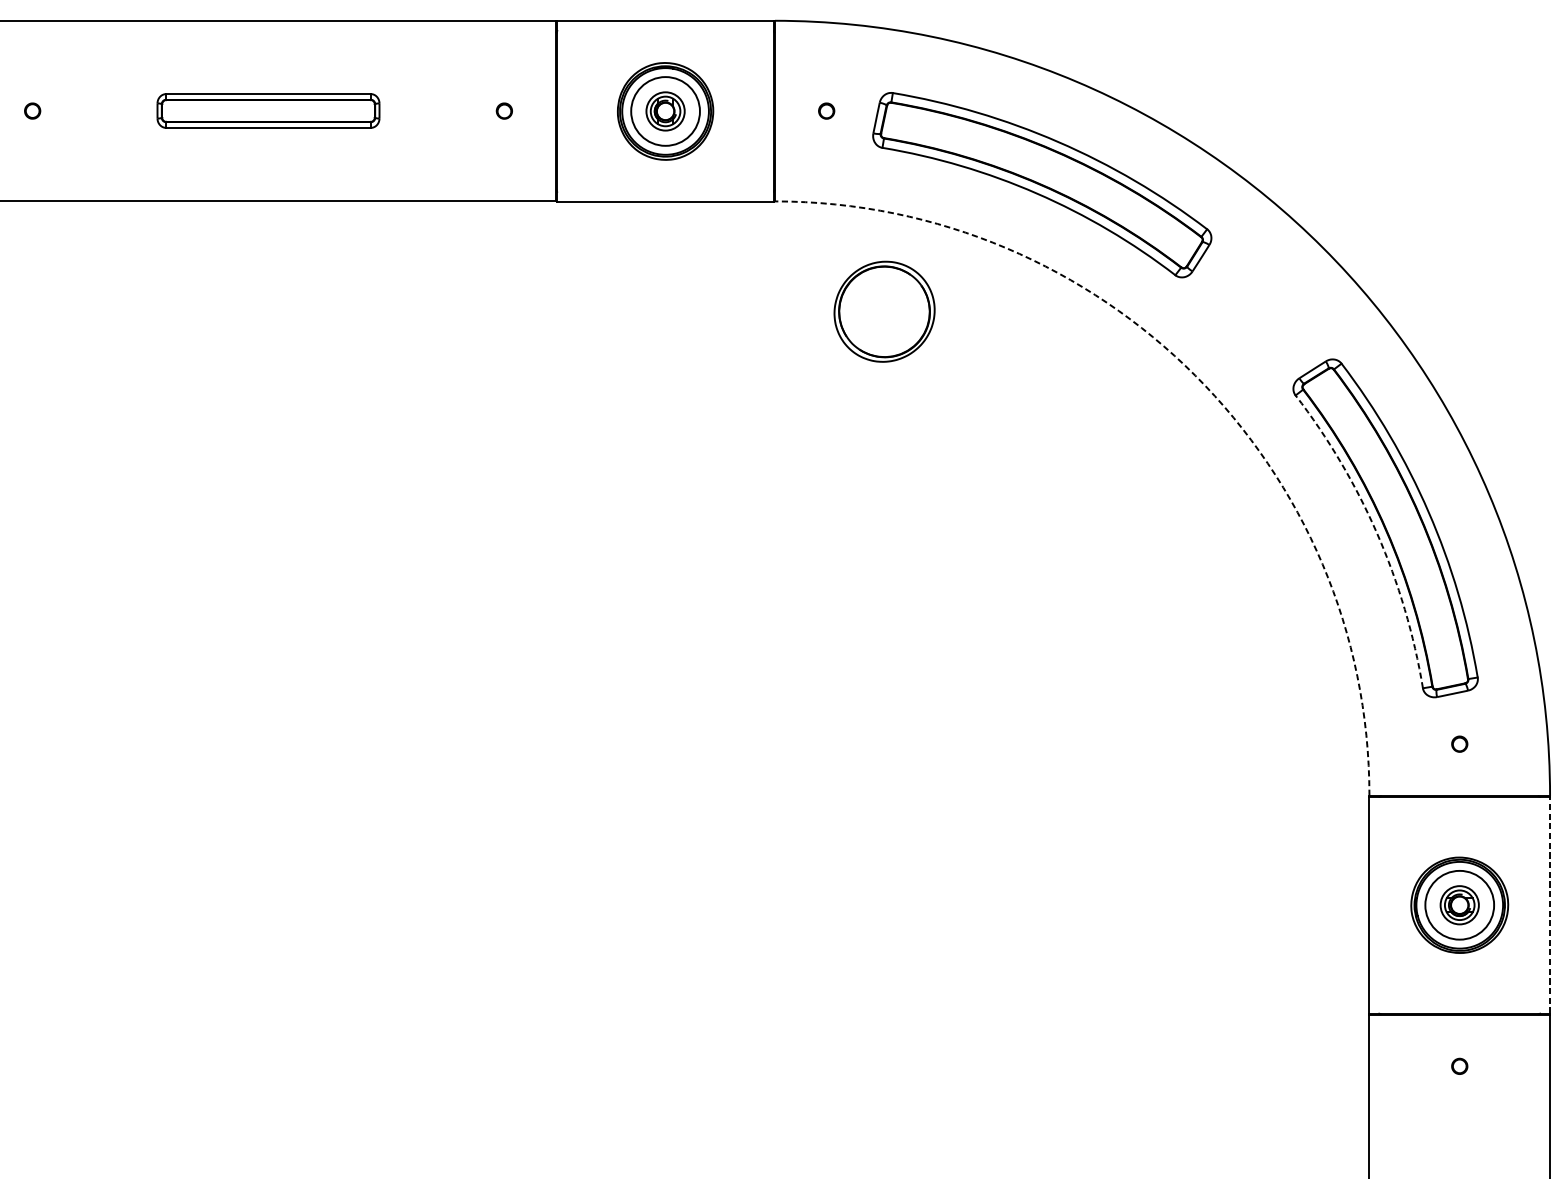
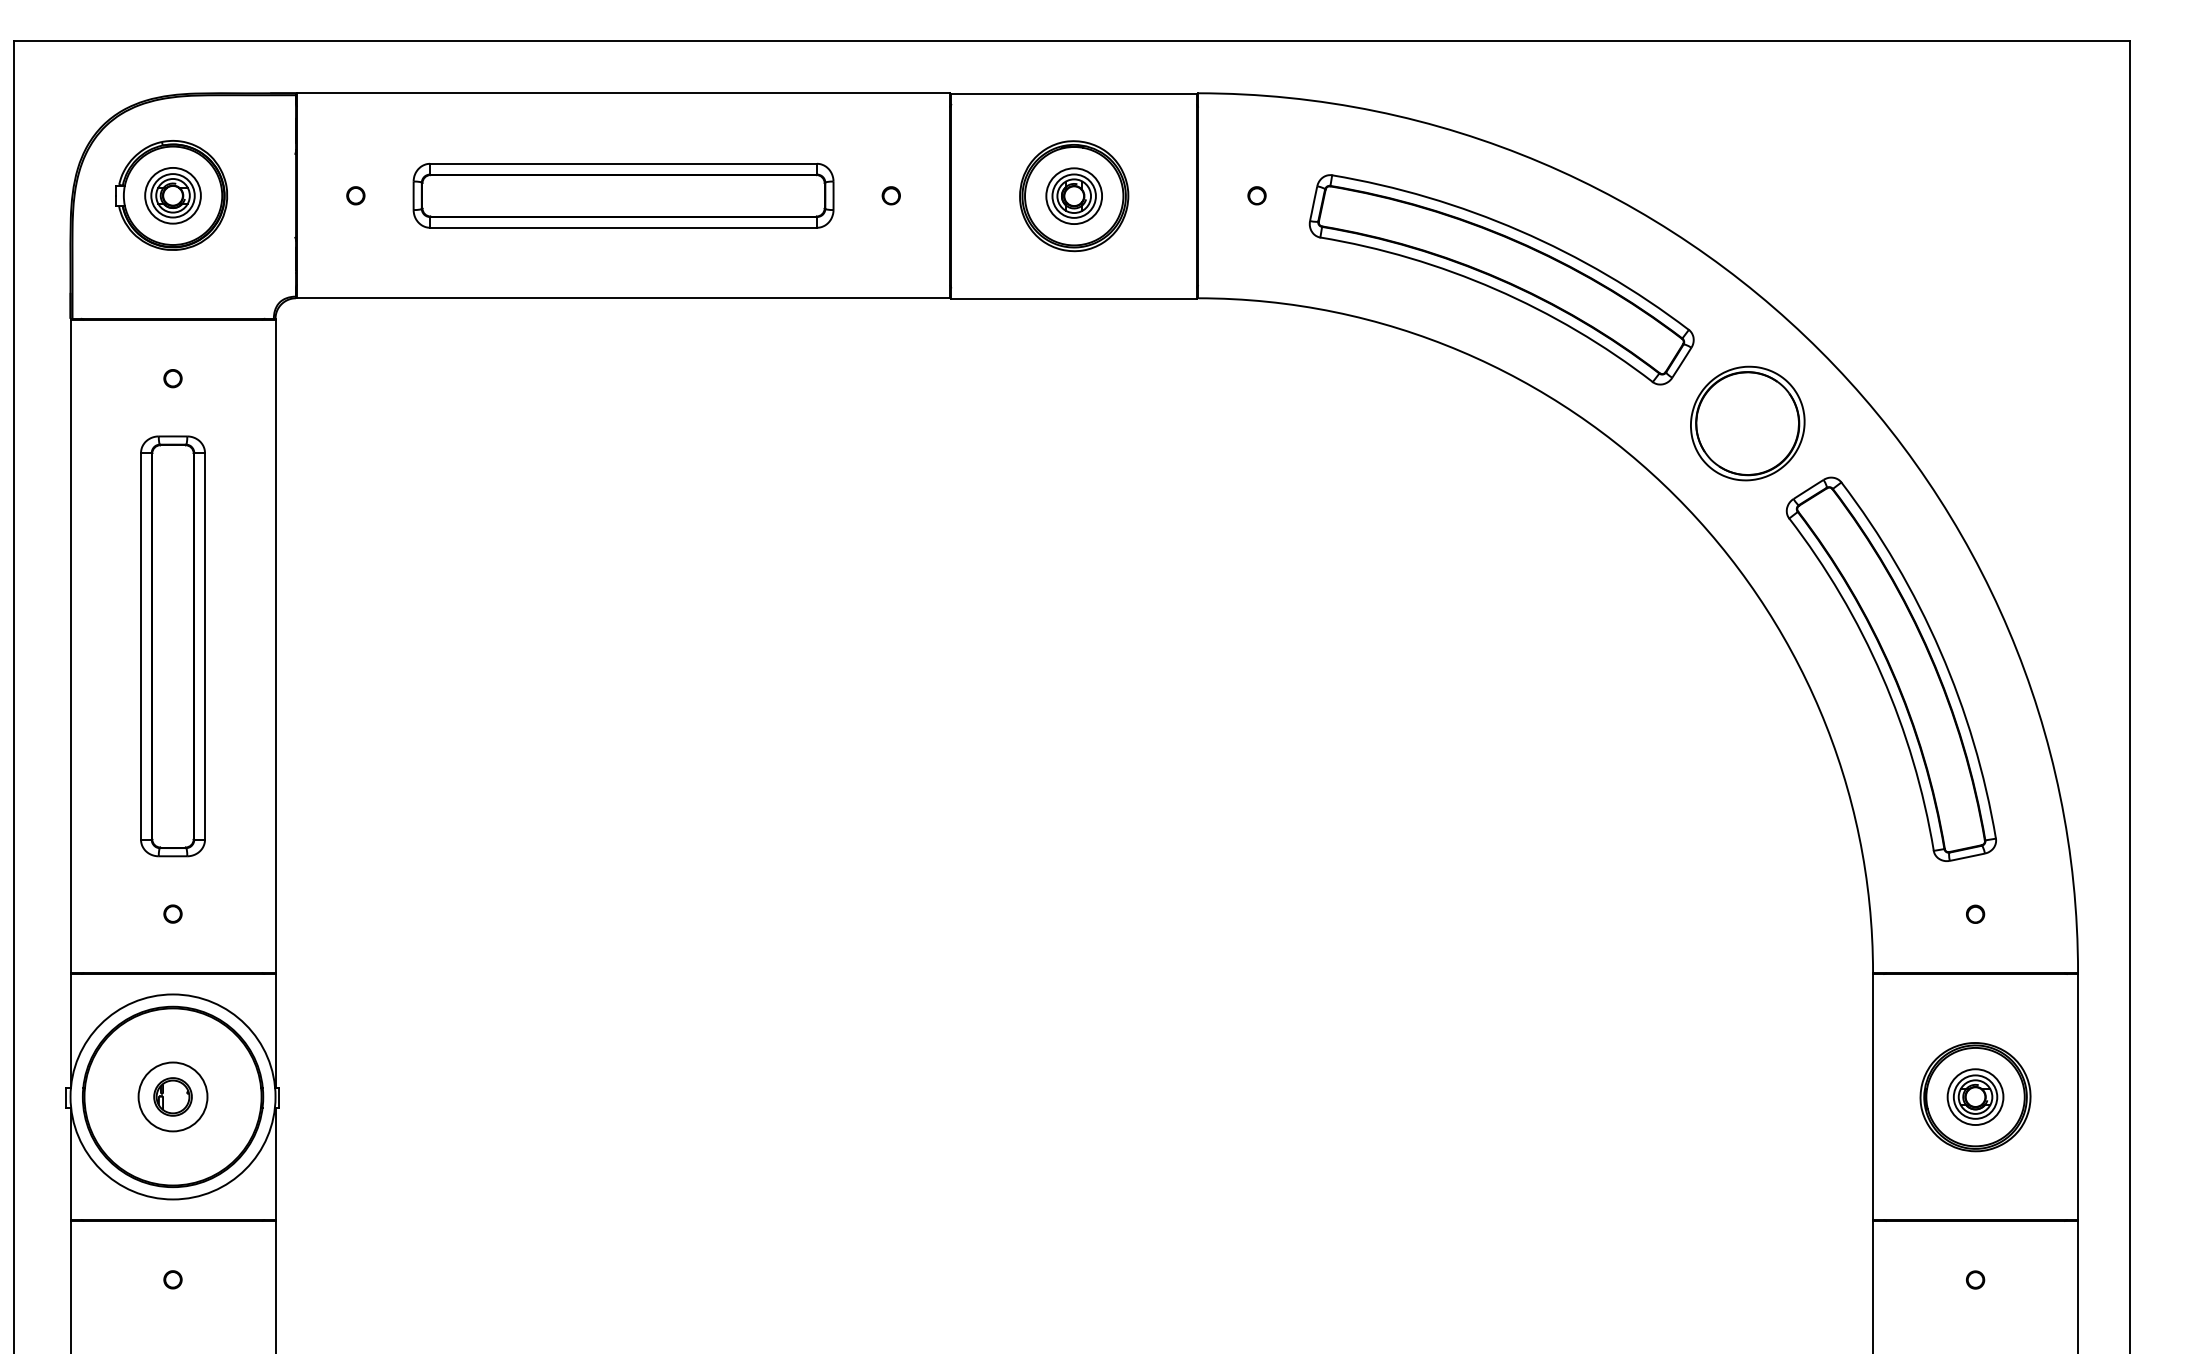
part: (268, 110) -> (623, 195), size x1.67
circle: (665, 111) -> (1074, 196), size x0.71
part: (884, 311) -> (1747, 423), moved
arc: (1195, 375) -> (1675, 495), dashed -> solid
arc: (1377, 533) -> (1882, 675), dashed -> solid
circle: (1459, 905) -> (1975, 1097), size x0.71
line: (1550, 905) -> (2078, 1097), dashed -> solid

